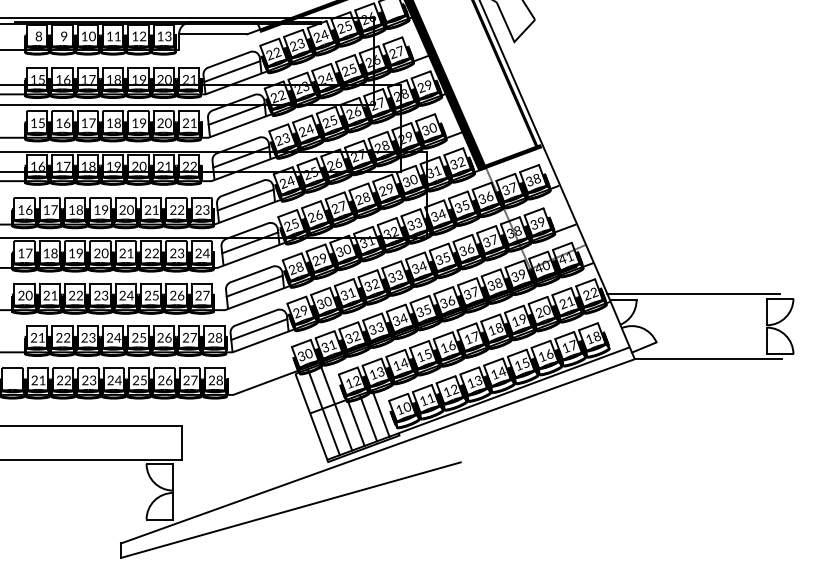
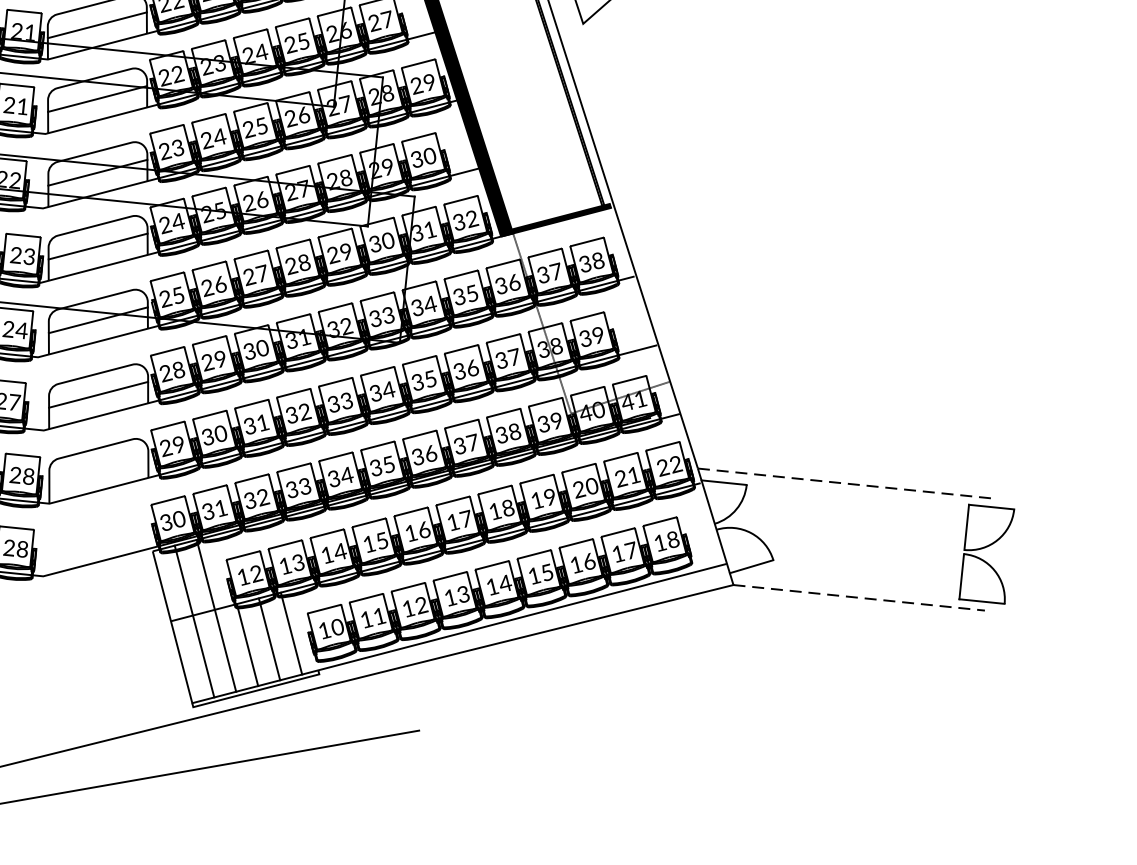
line: (693, 293) -> (844, 483), solid -> dashed
line: (259, 329) -> (99, 469), removed
line: (708, 359) -> (858, 598), solid -> dashed

